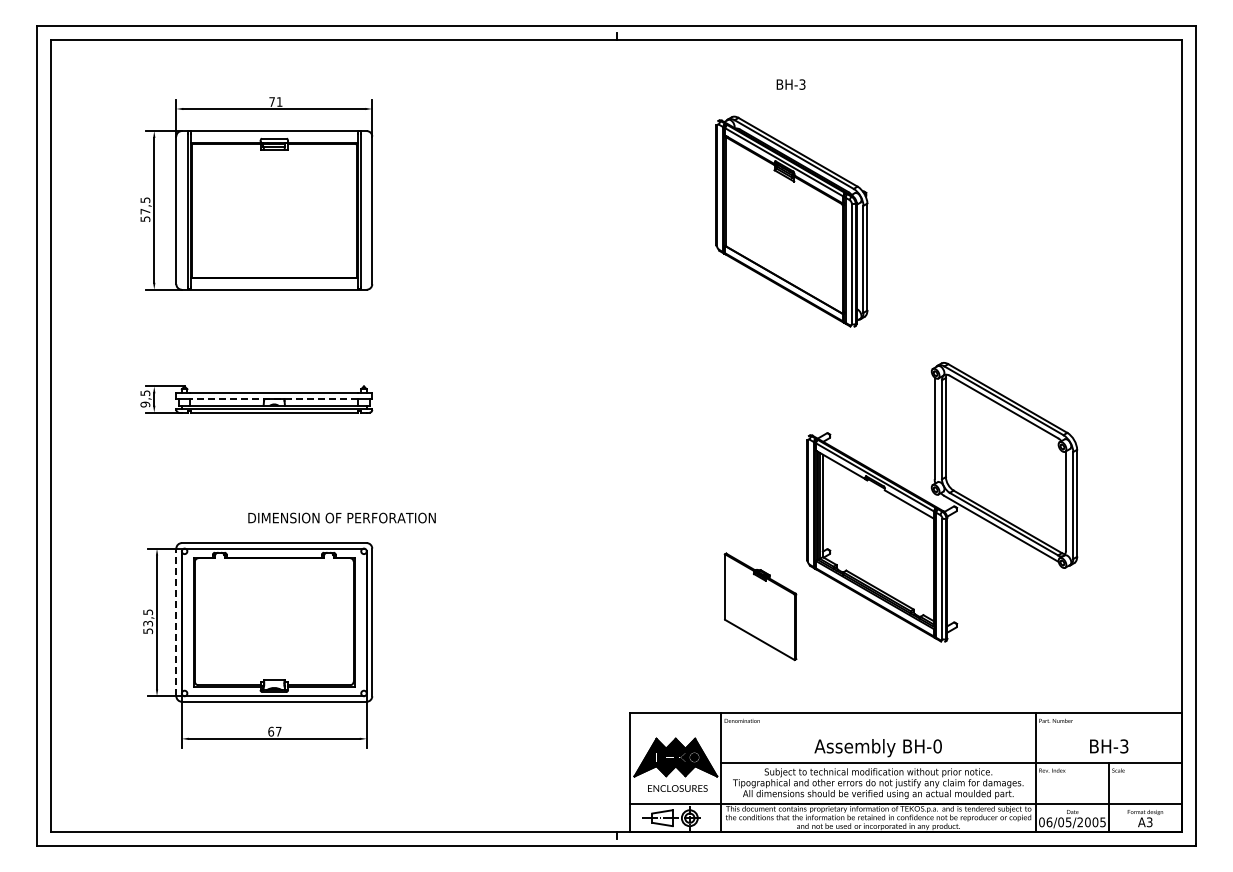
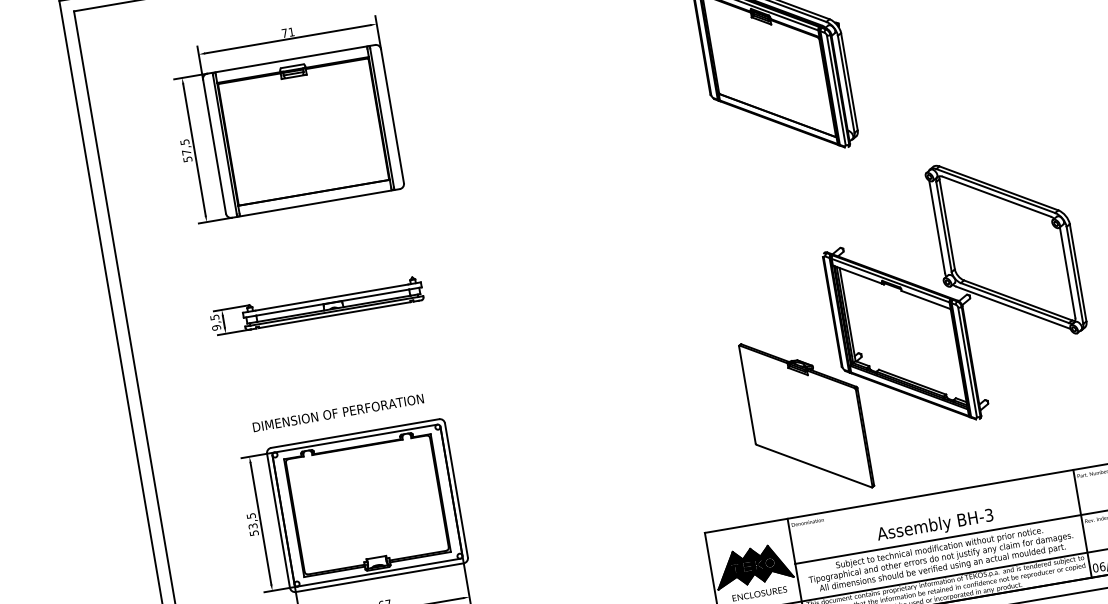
line: (273, 398) -> (331, 302), dashed -> solid
text: (341, 517) -> (337, 412), moved
part: (760, 606) -> (806, 415), size x1.67
line: (176, 622) -> (278, 520), dashed -> solid
text: (937, 746) -> (989, 515), BH-0 -> BH-3

